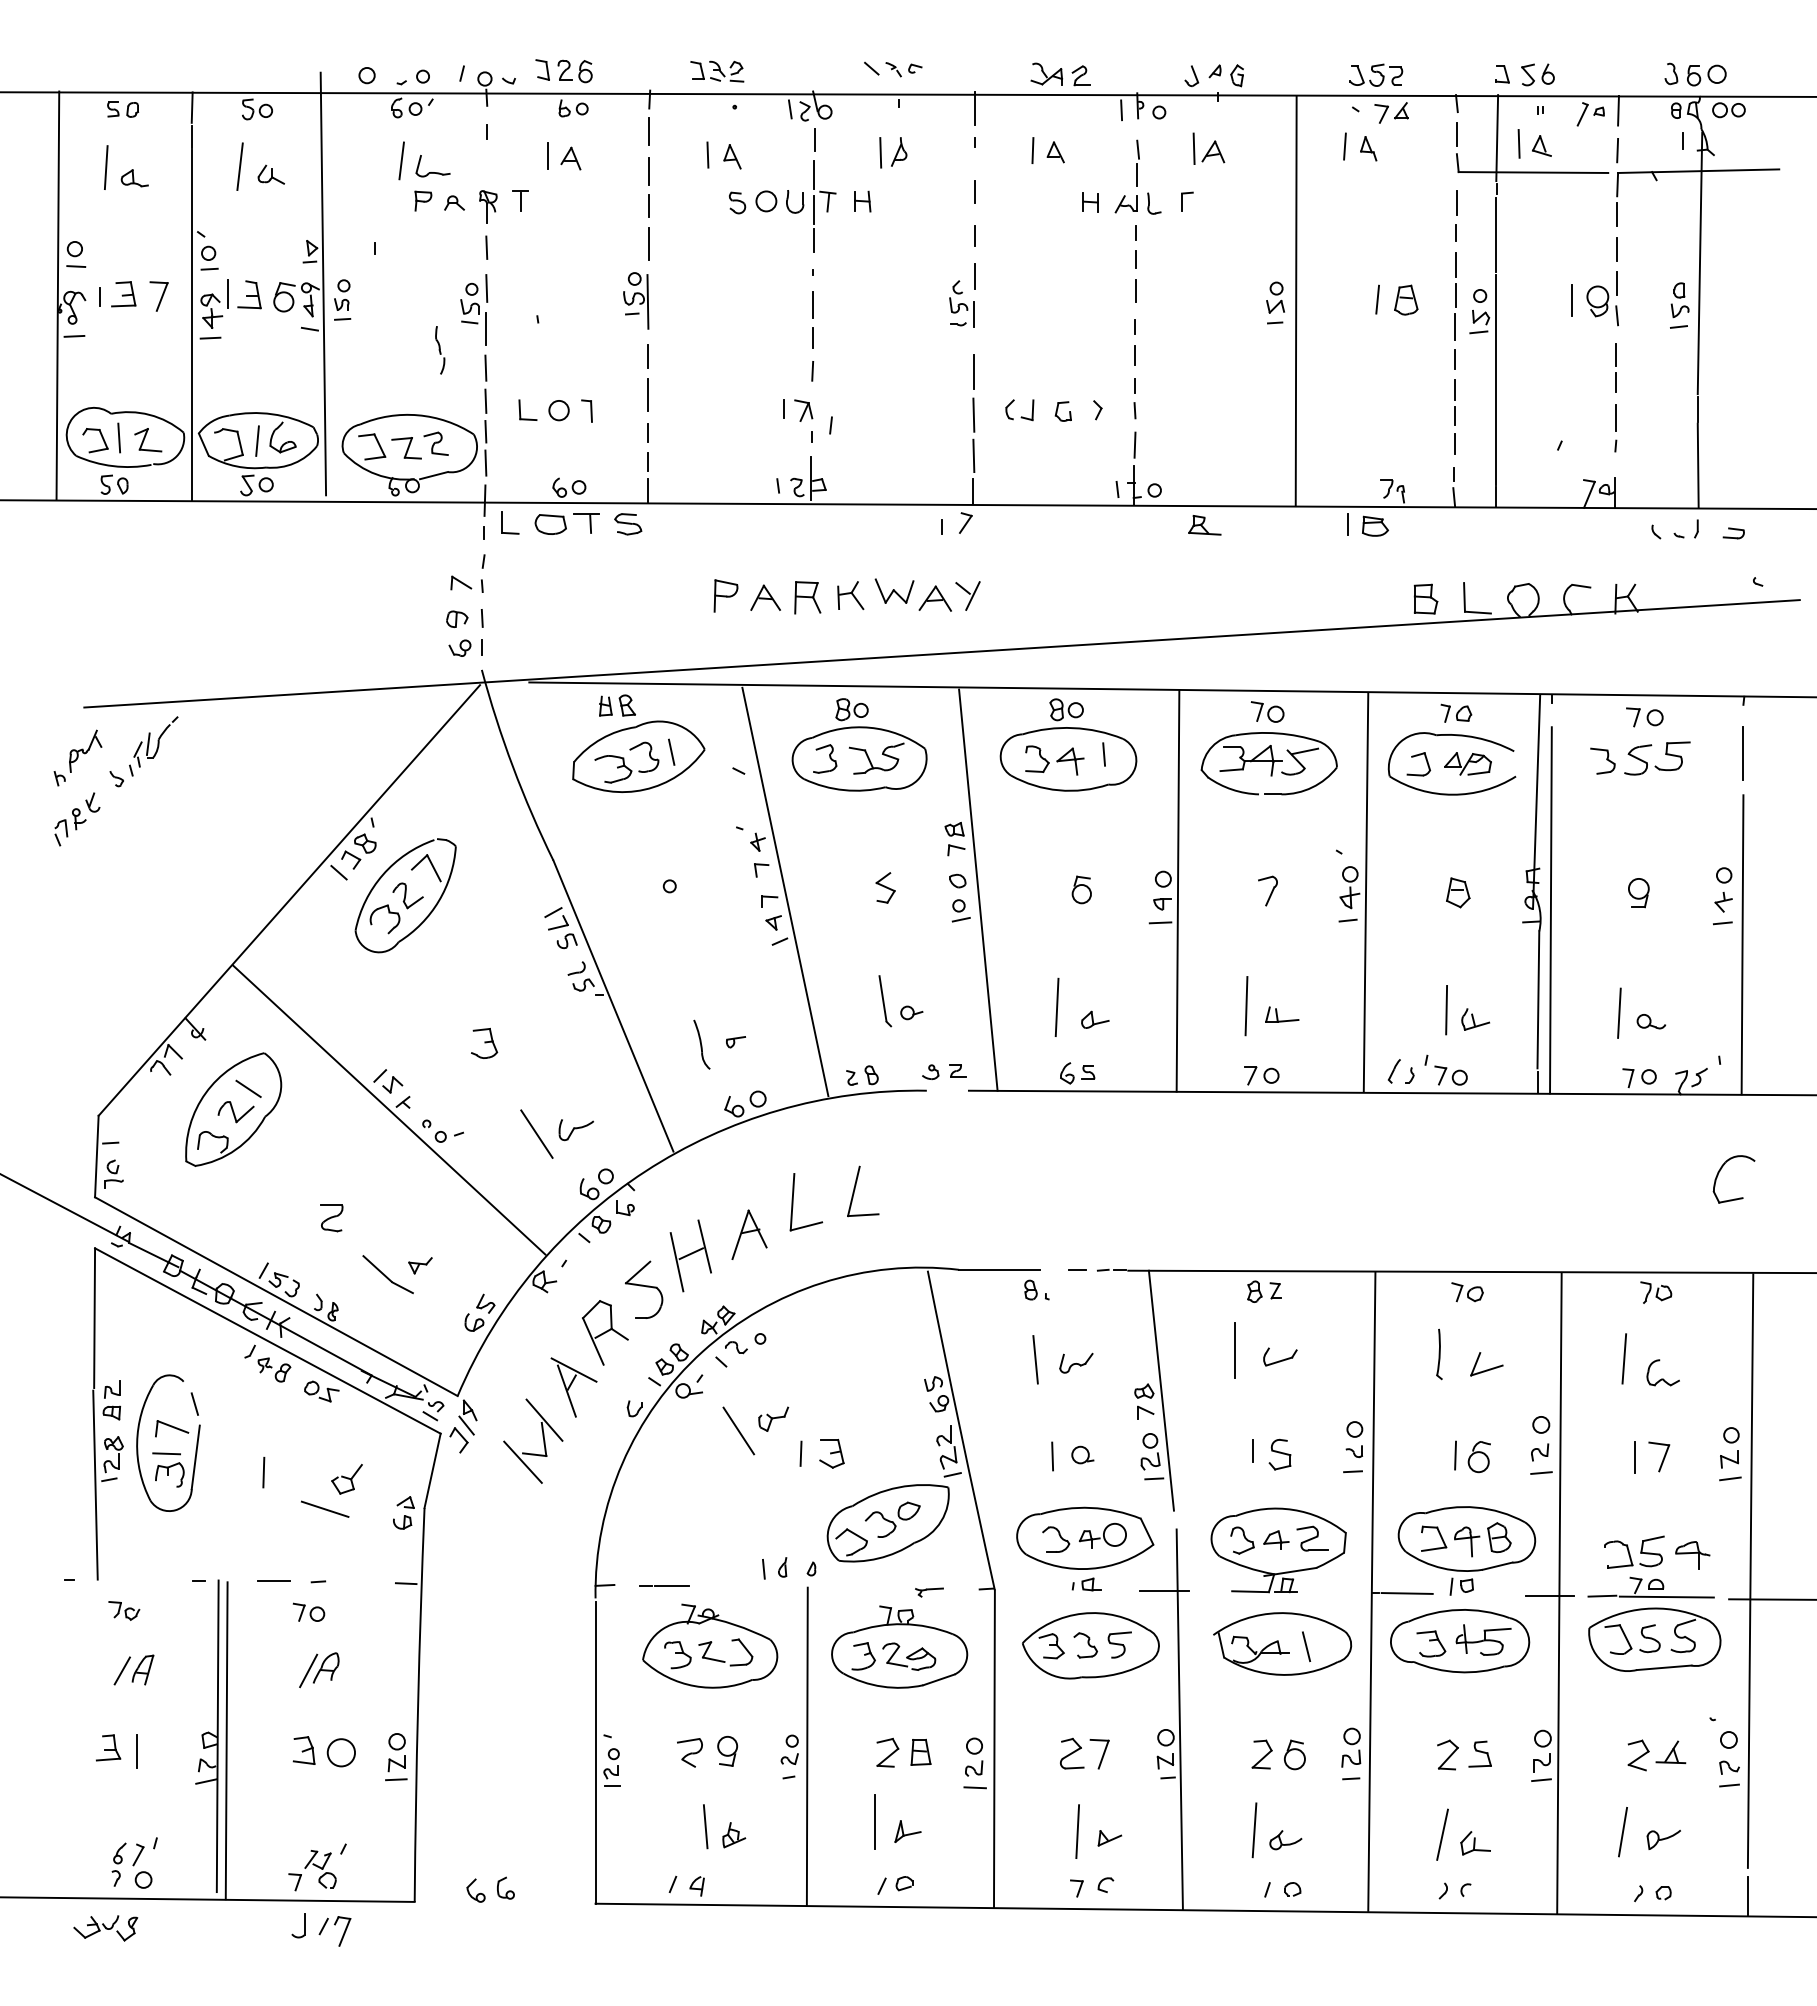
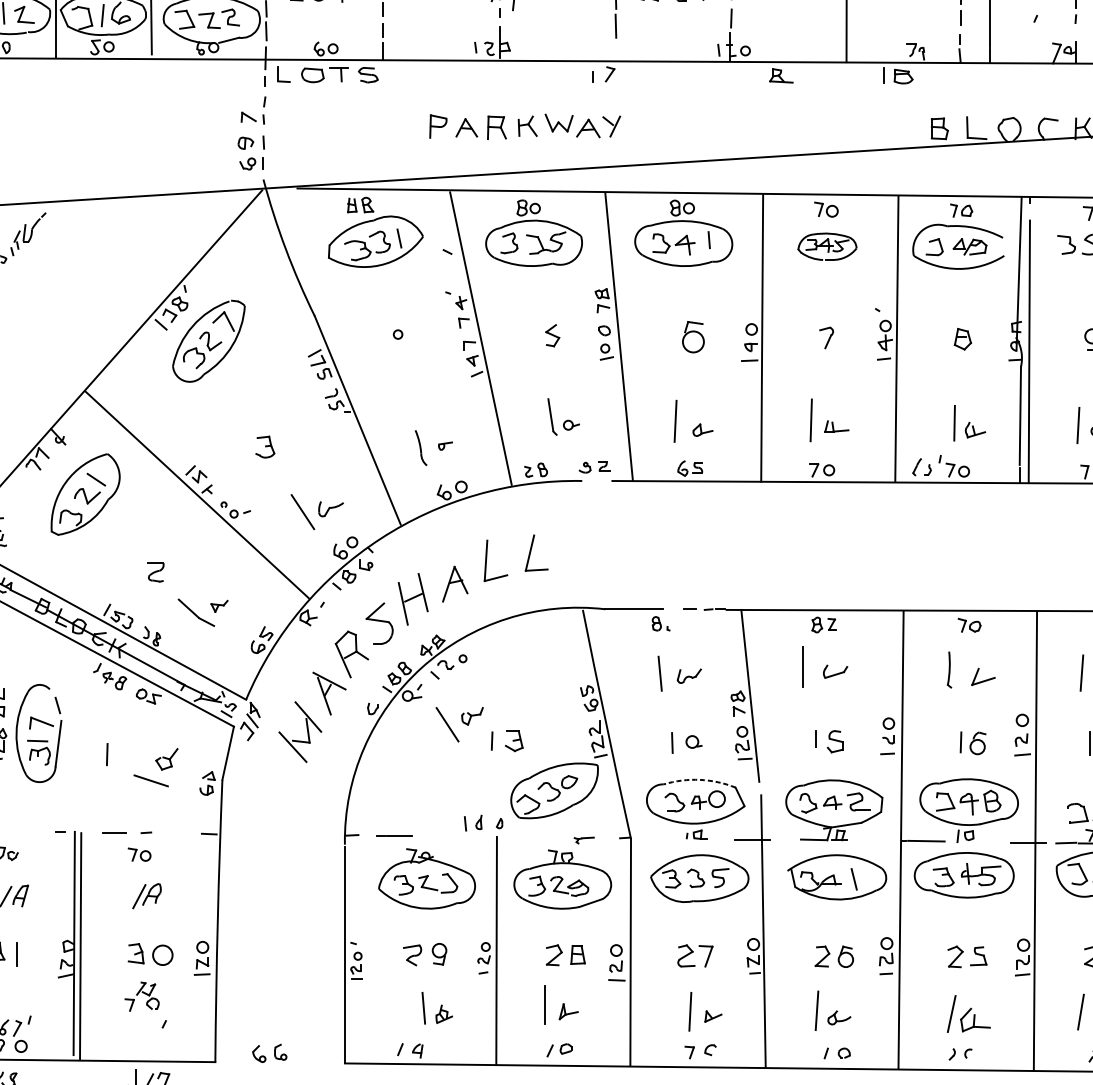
line: (973, 491) -> (615, 51), removed
part: (1268, 763) -> (827, 246), size x0.6
part: (1081, 889) -> (693, 336), size x1.6
arc: (1091, 1507) -> (700, 779), solid -> dashed
part: (1475, 1843) -> (975, 1020), size x1.4
part: (312, 1870) -> (142, 996), moved

